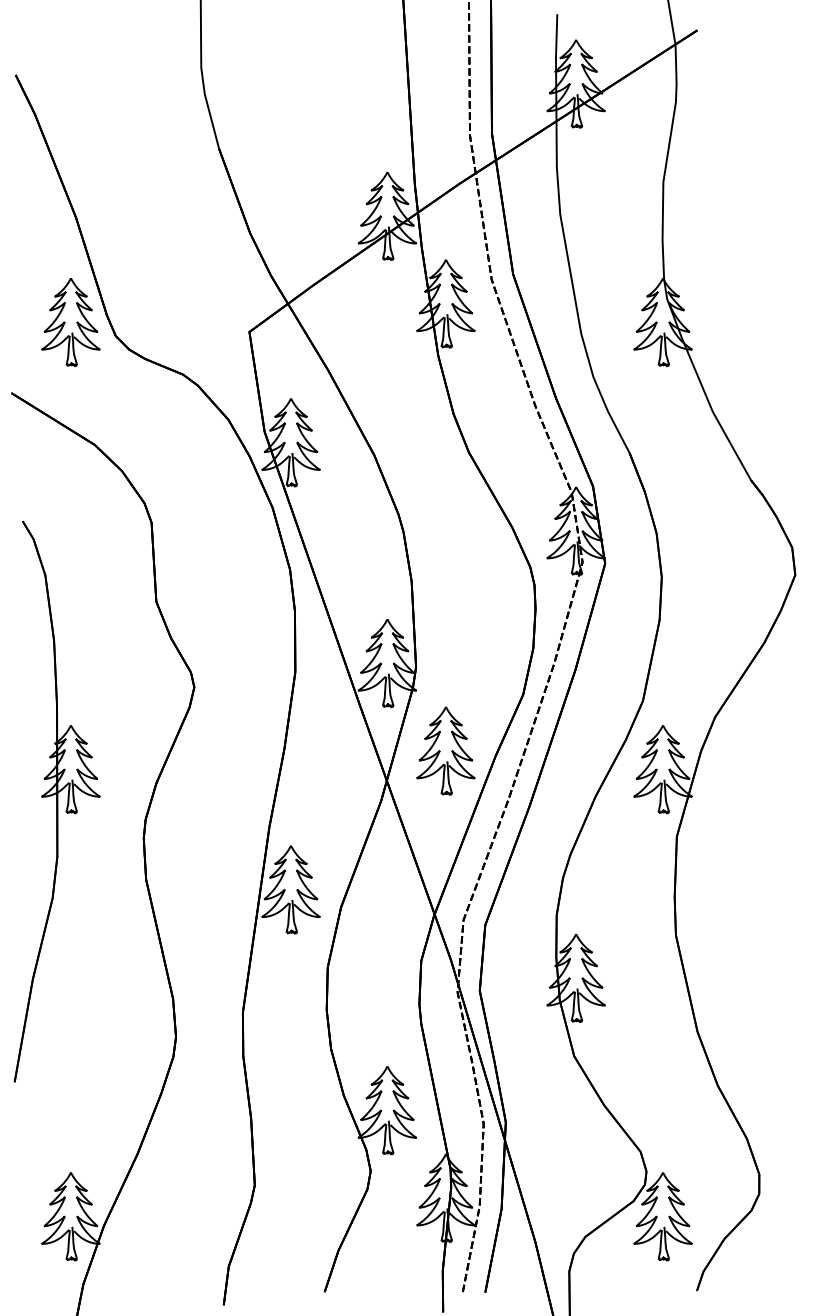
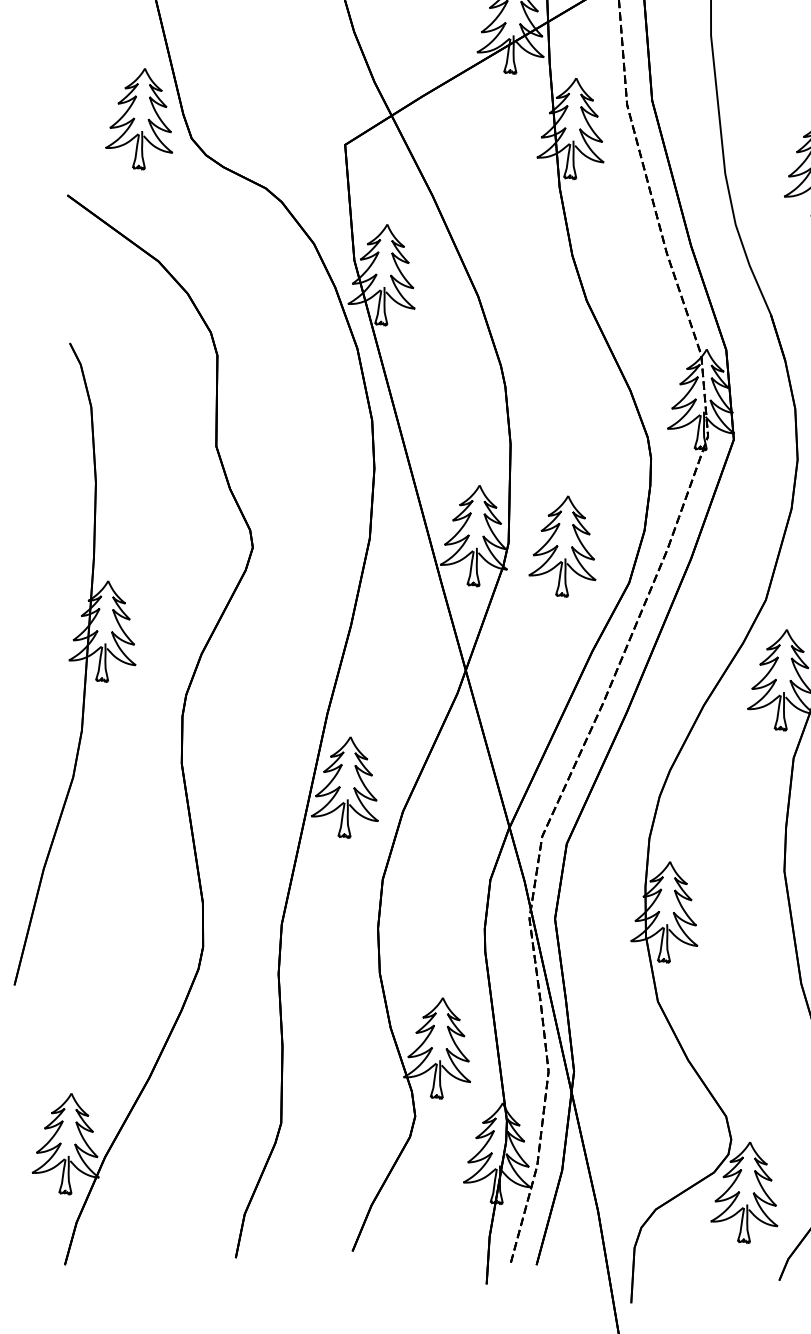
part: (445, 750) -> (564, 545), moved

